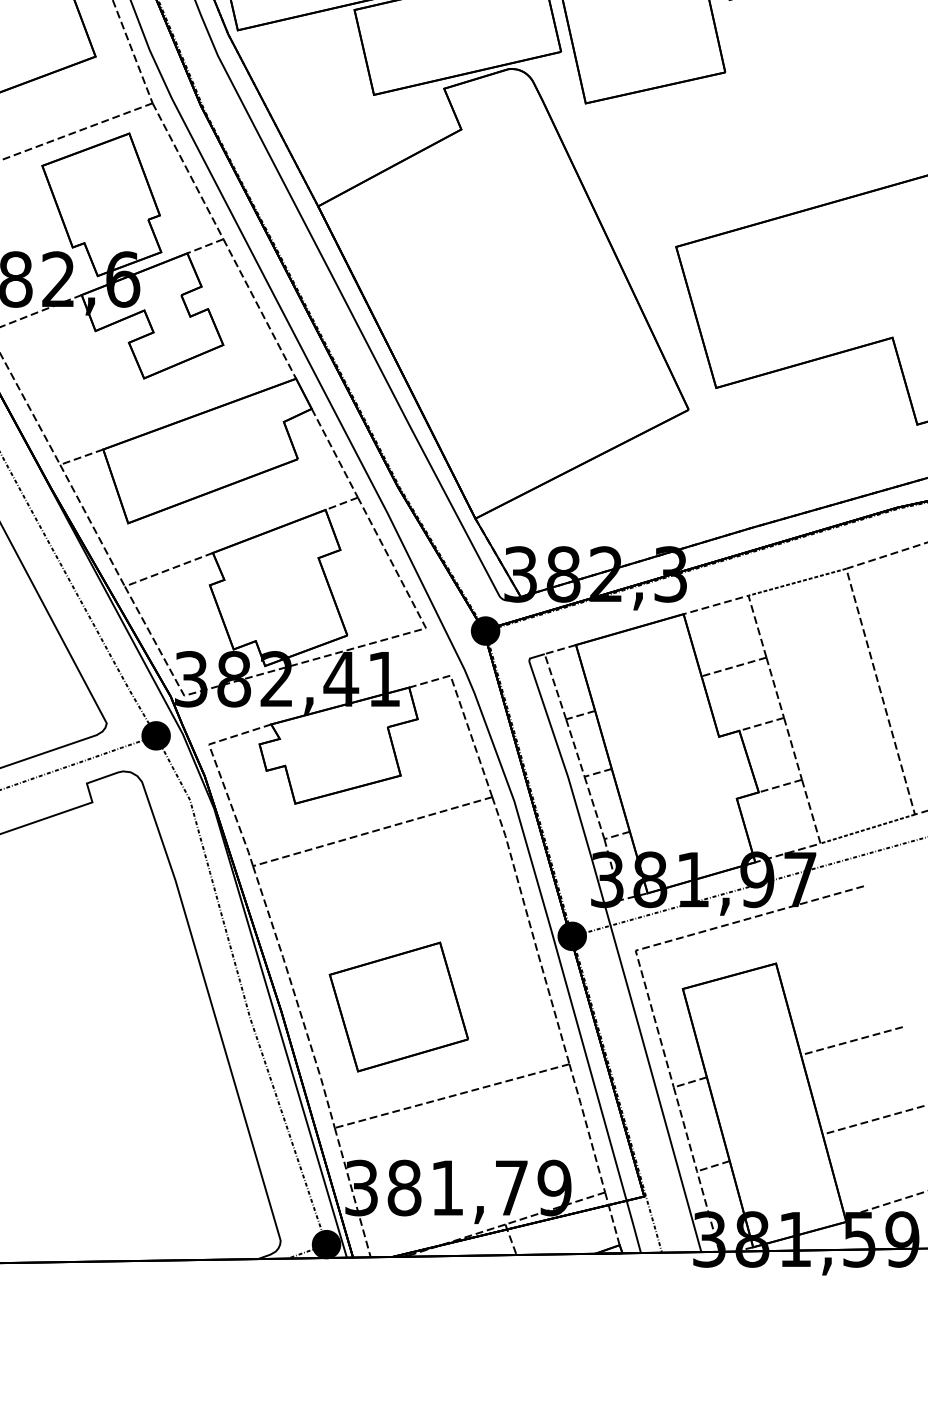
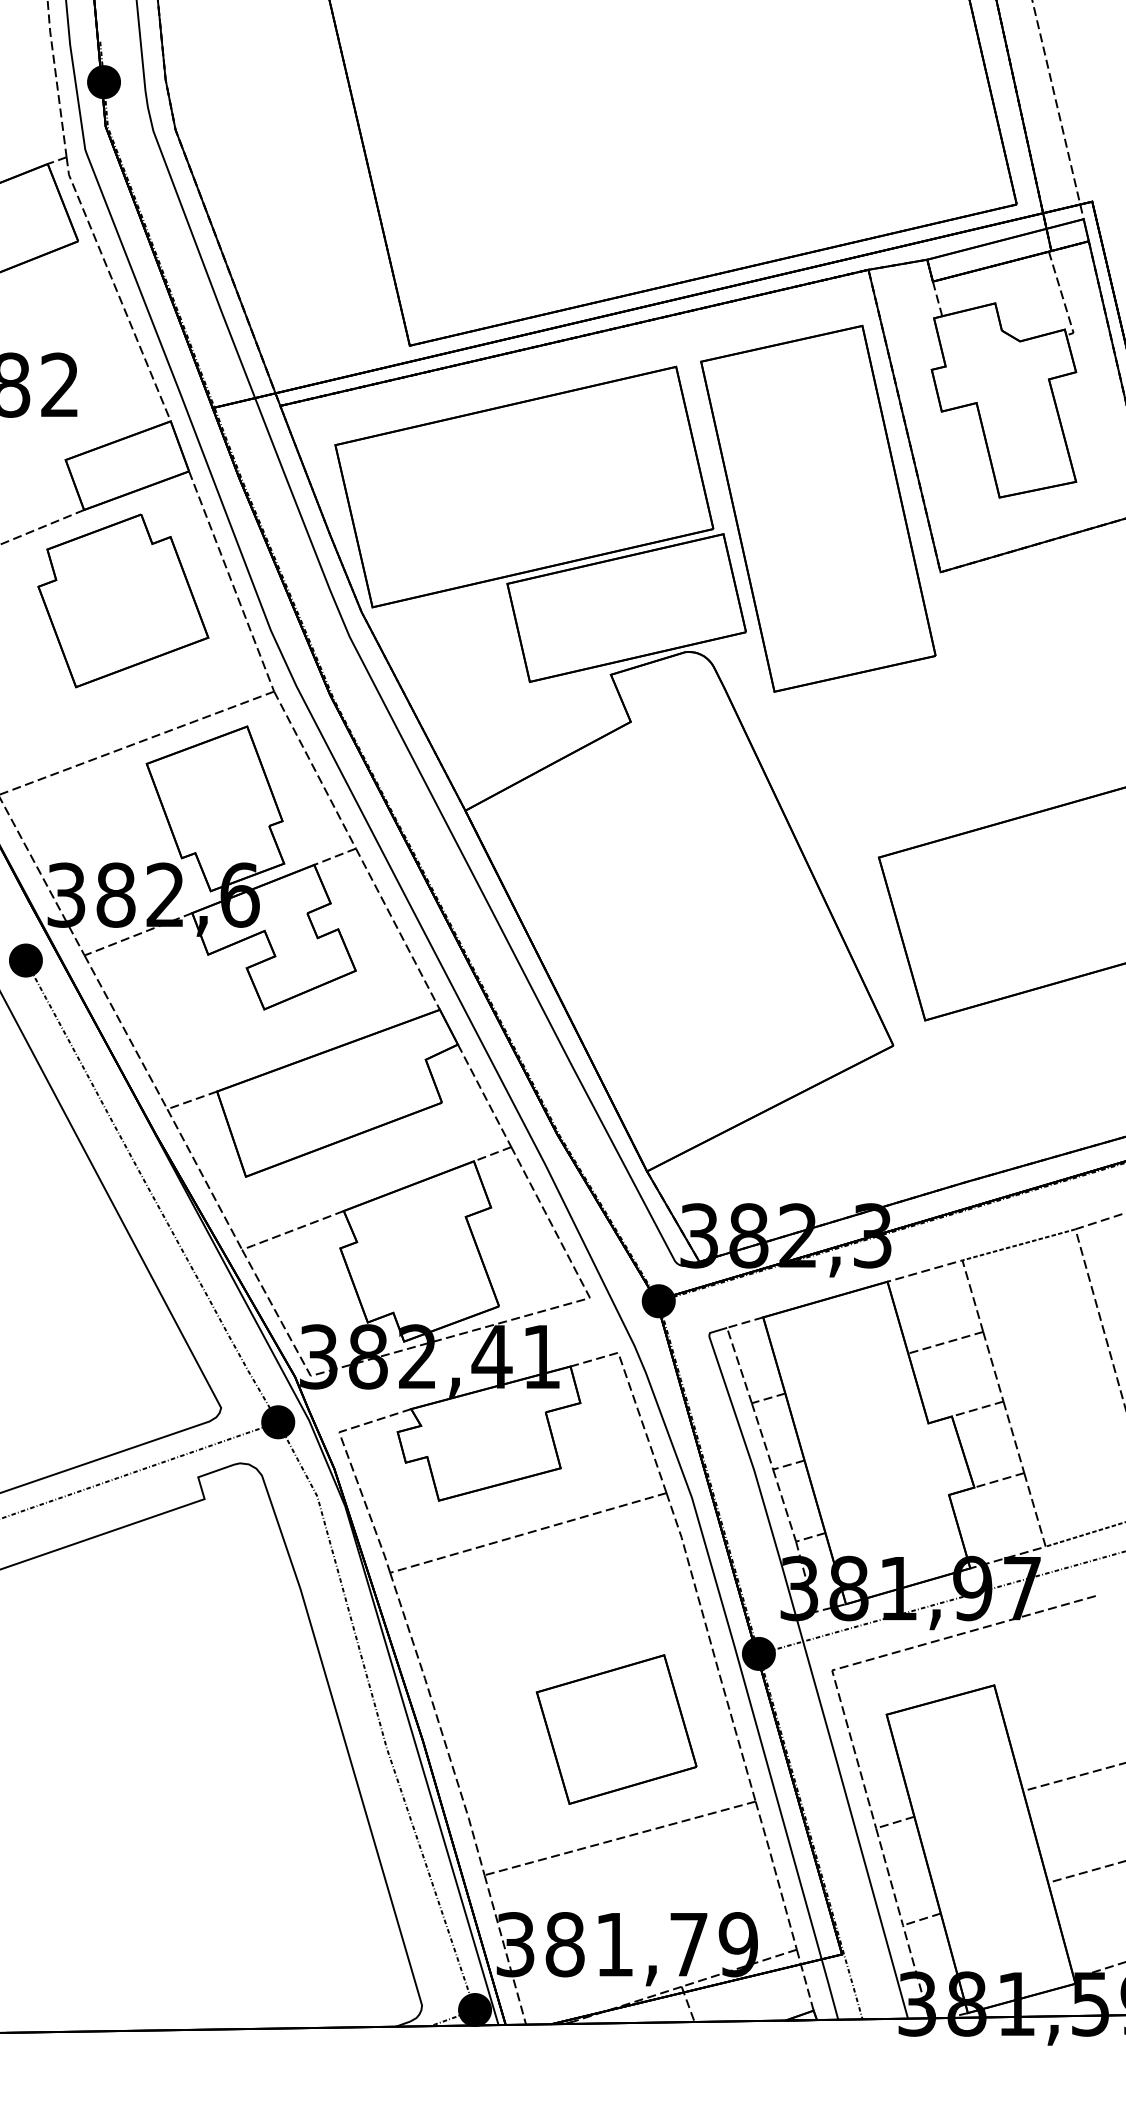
part: (398, 1006) -> (616, 1729), moved

